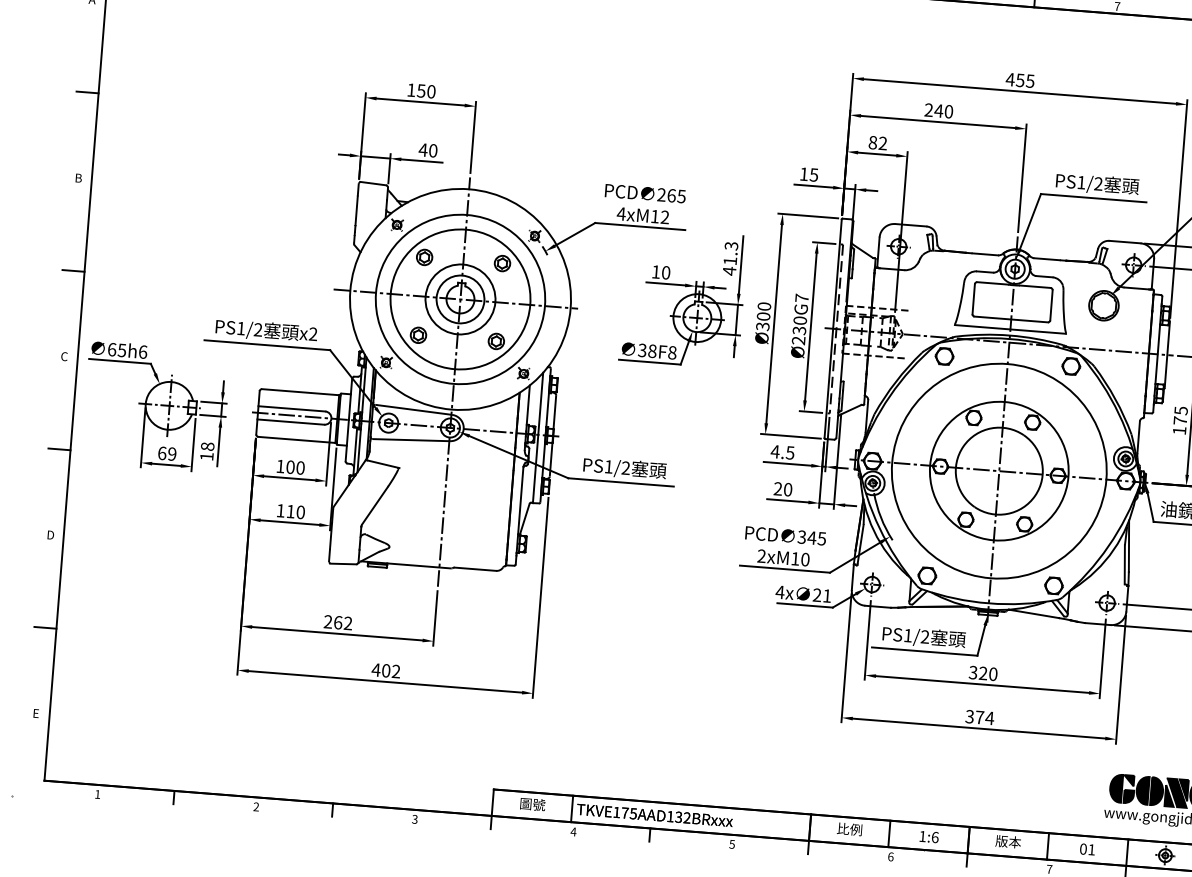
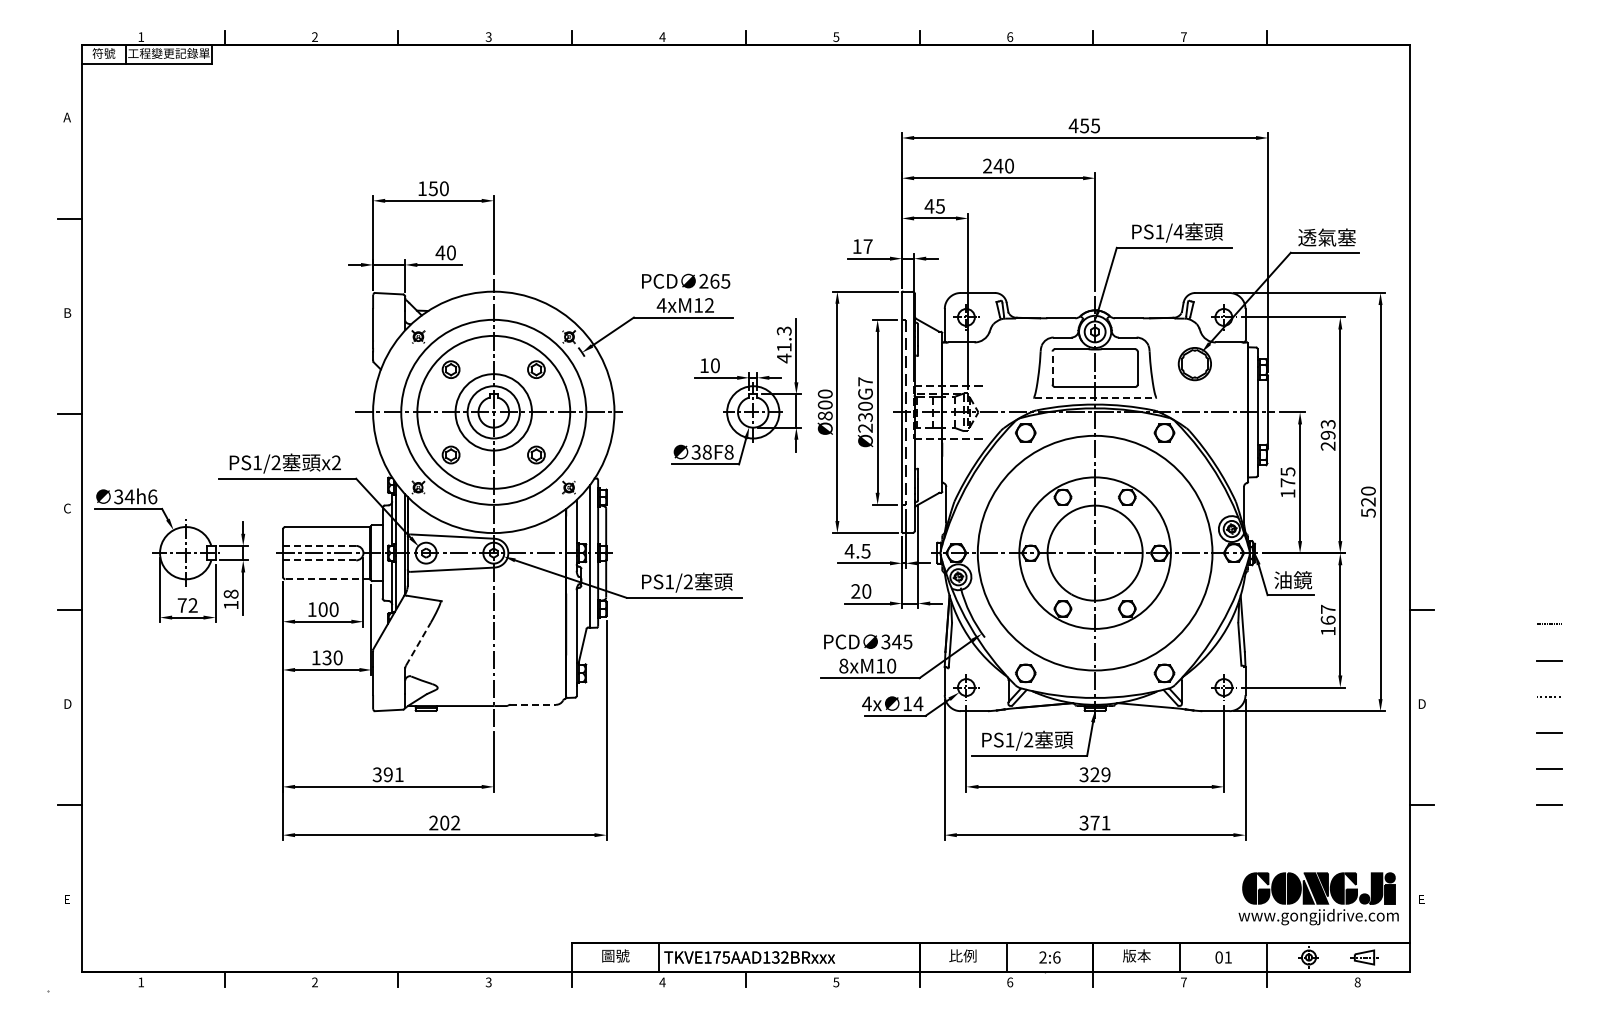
text: (877, 143) -> (934, 206), 82 -> 45
text: (813, 174) -> (867, 246), 15 -> 17
text: (1098, 183) -> (1178, 231), PS1/2 -> PS1/4
line: (973, 298) -> (1052, 367), solid -> dashed
text: (763, 326) -> (825, 415), Ø300 -> Ø800
line: (1010, 329) -> (1095, 397), solid -> dashed
text: (117, 349) -> (124, 496), 65h6 -> 34h6
line: (291, 408) -> (319, 545), solid -> dashed
line: (290, 422) -> (319, 560), solid -> dashed
line: (296, 440) -> (327, 579), solid -> dashed
text: (167, 453) -> (187, 605), 69 -> 72
line: (375, 505) -> (418, 644), solid -> dashed
text: (290, 511) -> (326, 657), 110 -> 130
text: (761, 555) -> (843, 665), 2xM10 -> 8xM10
line: (475, 568) -> (533, 704), solid -> dashed
text: (822, 595) -> (913, 703), 21 -> 14
text: (337, 622) -> (387, 774), 262 -> 391
text: (376, 669) -> (433, 822), 402 -> 202
text: (992, 673) -> (1105, 774), 320 -> 329
text: (989, 717) -> (1105, 822), 374 -> 371
text: (922, 836) -> (1042, 957), 1:6 -> 2:6

